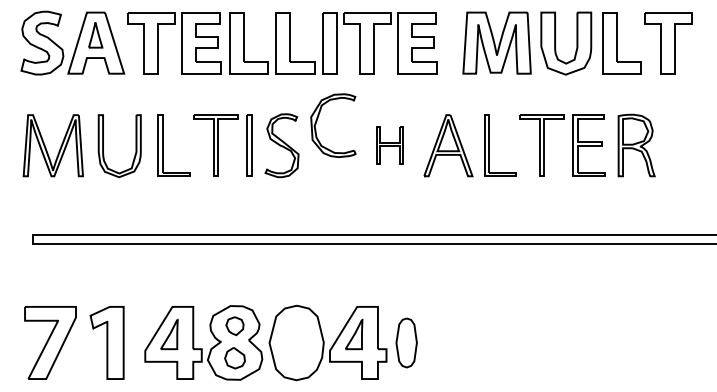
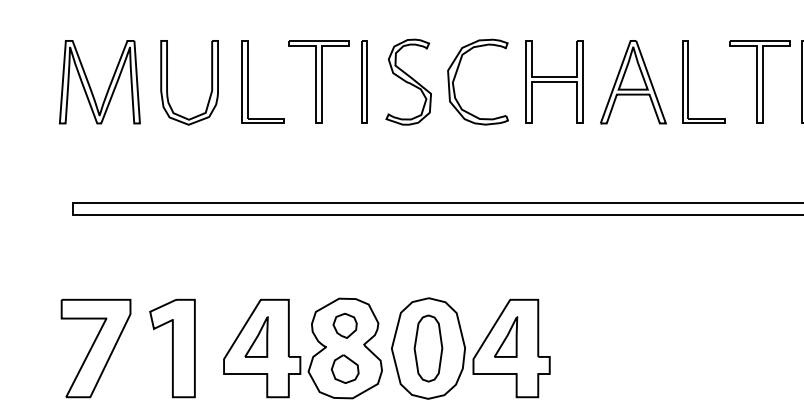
part: (317, 121) -> (456, 76), moved
part: (389, 145) -> (553, 81), size x1.67
part: (406, 342) -> (428, 347), moved

